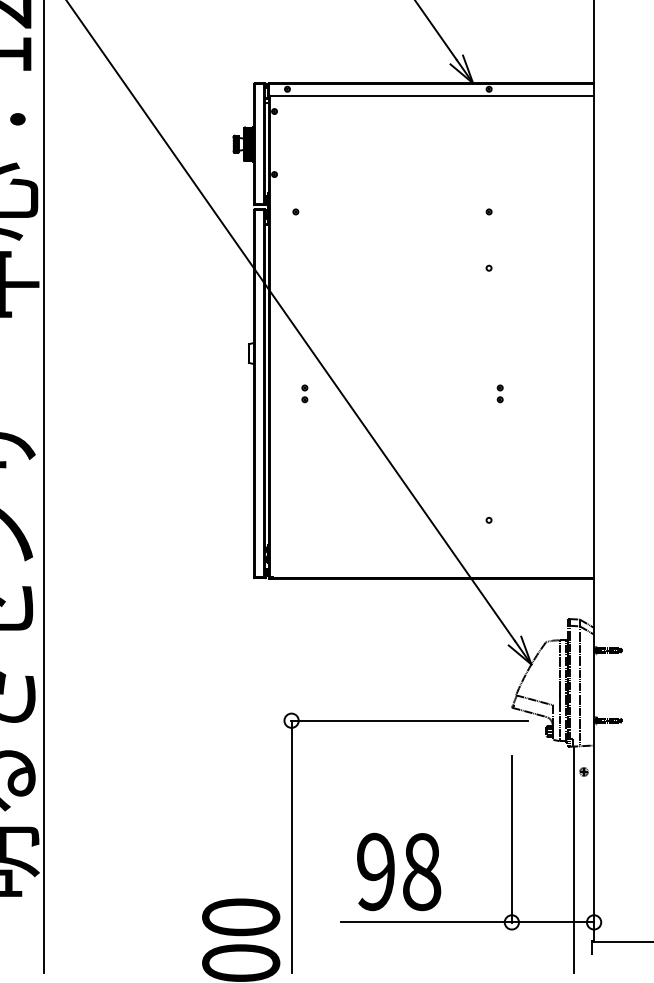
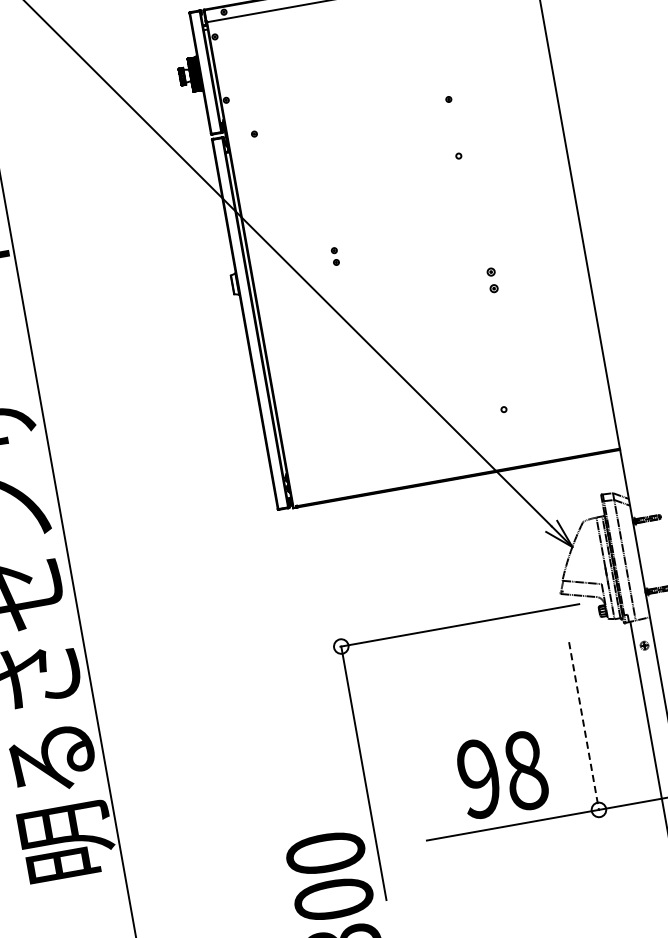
part: (304, 393) -> (334, 256), moved
part: (499, 393) -> (491, 280), size x1.4
line: (511, 839) -> (583, 726), solid -> dashed
text: (399, 871) -> (502, 774), moved

